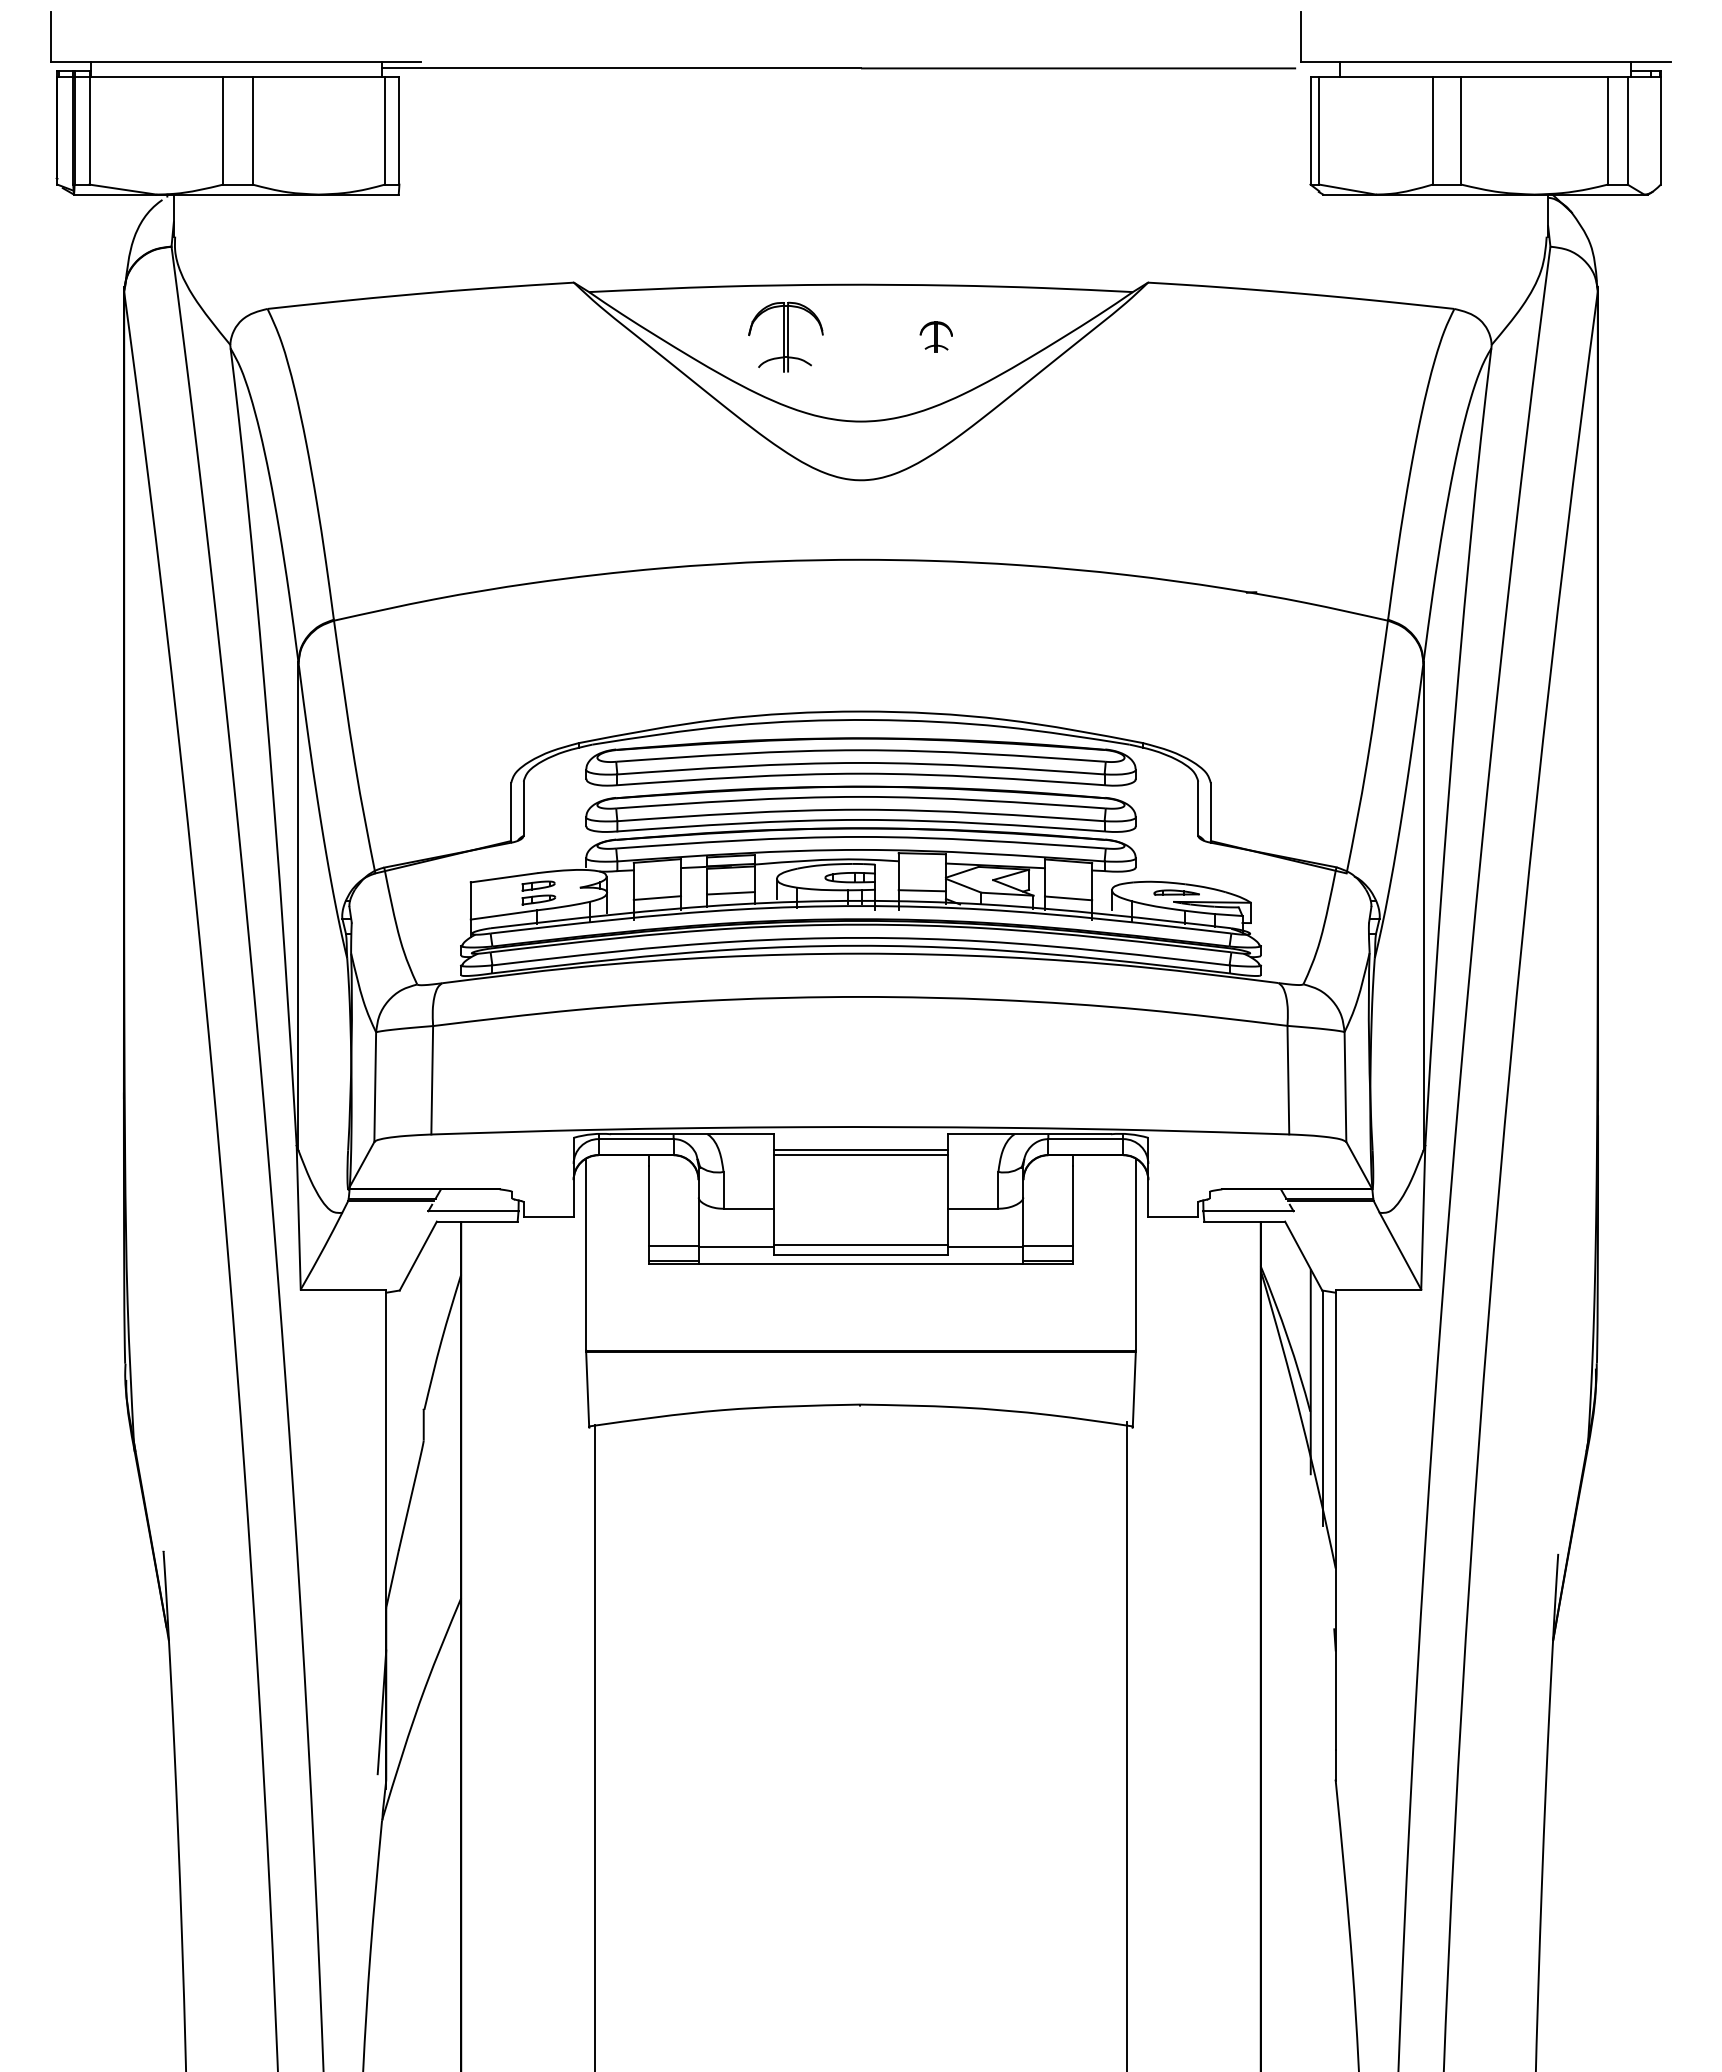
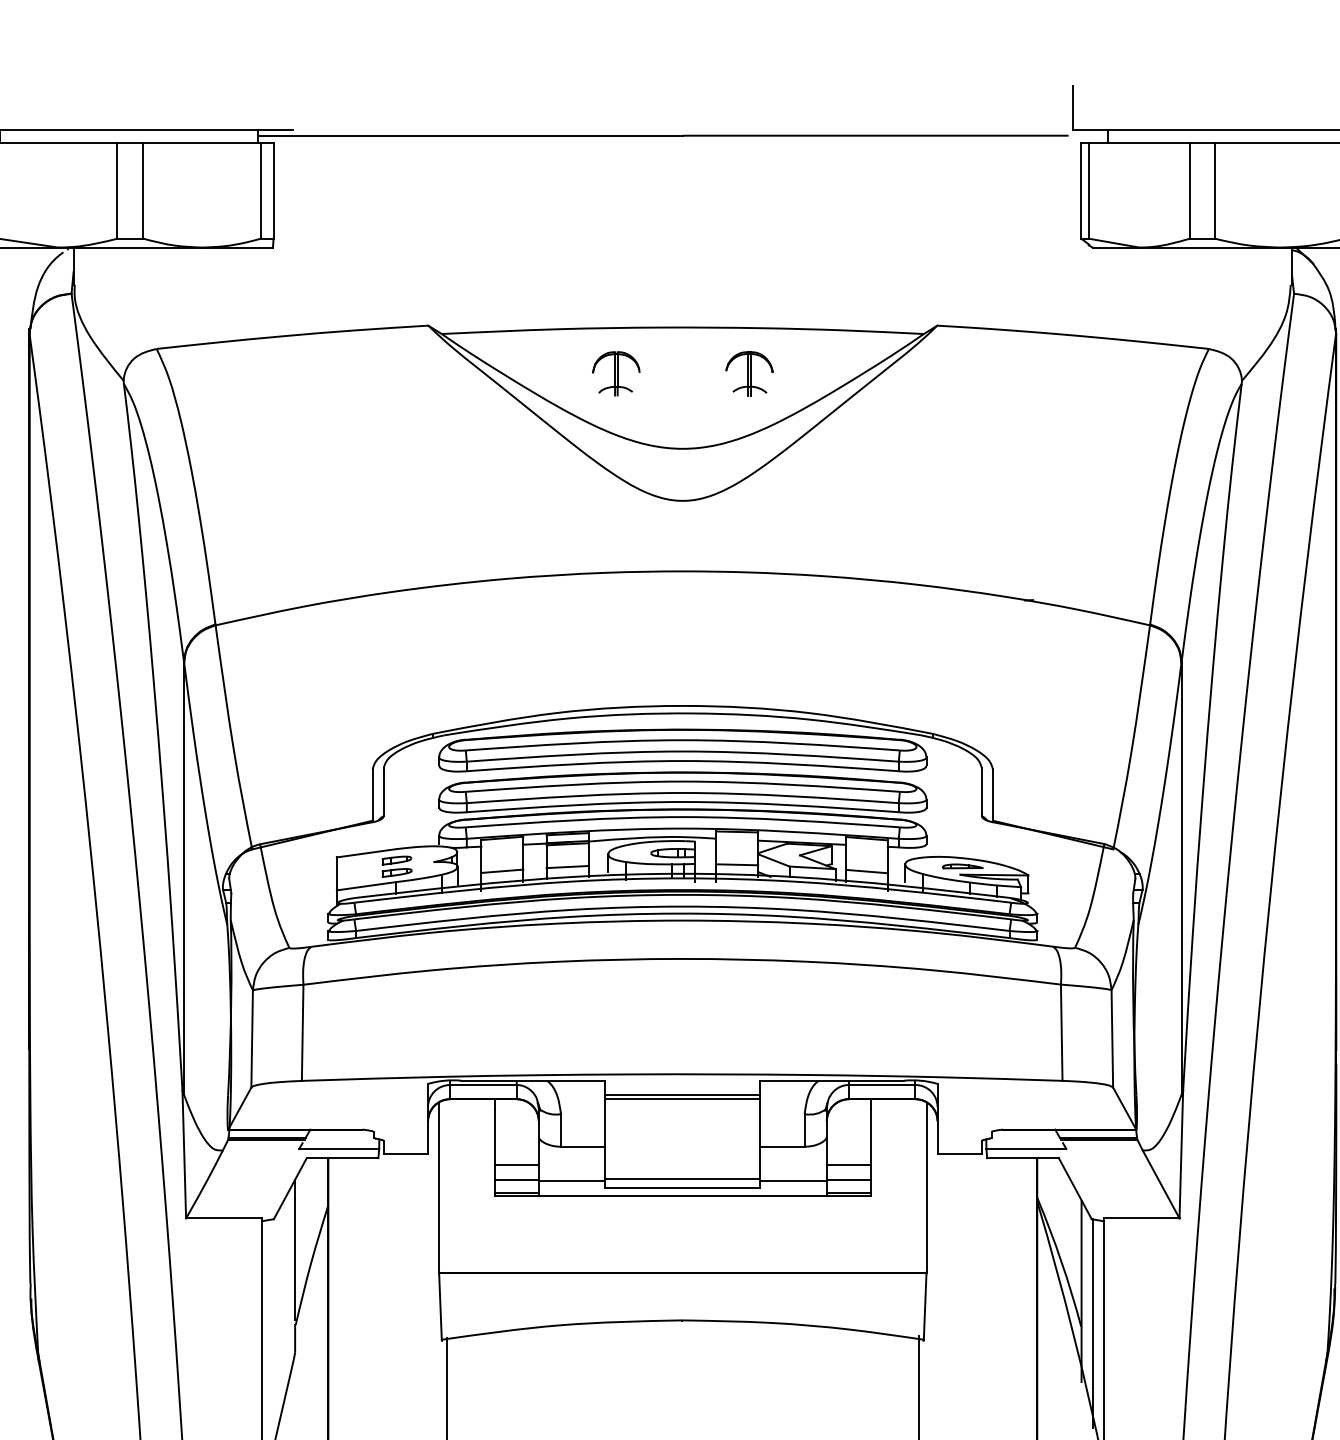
part: (785, 336) -> (615, 373), size x0.71
part: (936, 336) -> (749, 373), size x1.67
line: (673, 1229) -> (516, 1165), added
line: (1048, 1229) -> (849, 1165), added
line: (423, 1325) -> (294, 1250), added

